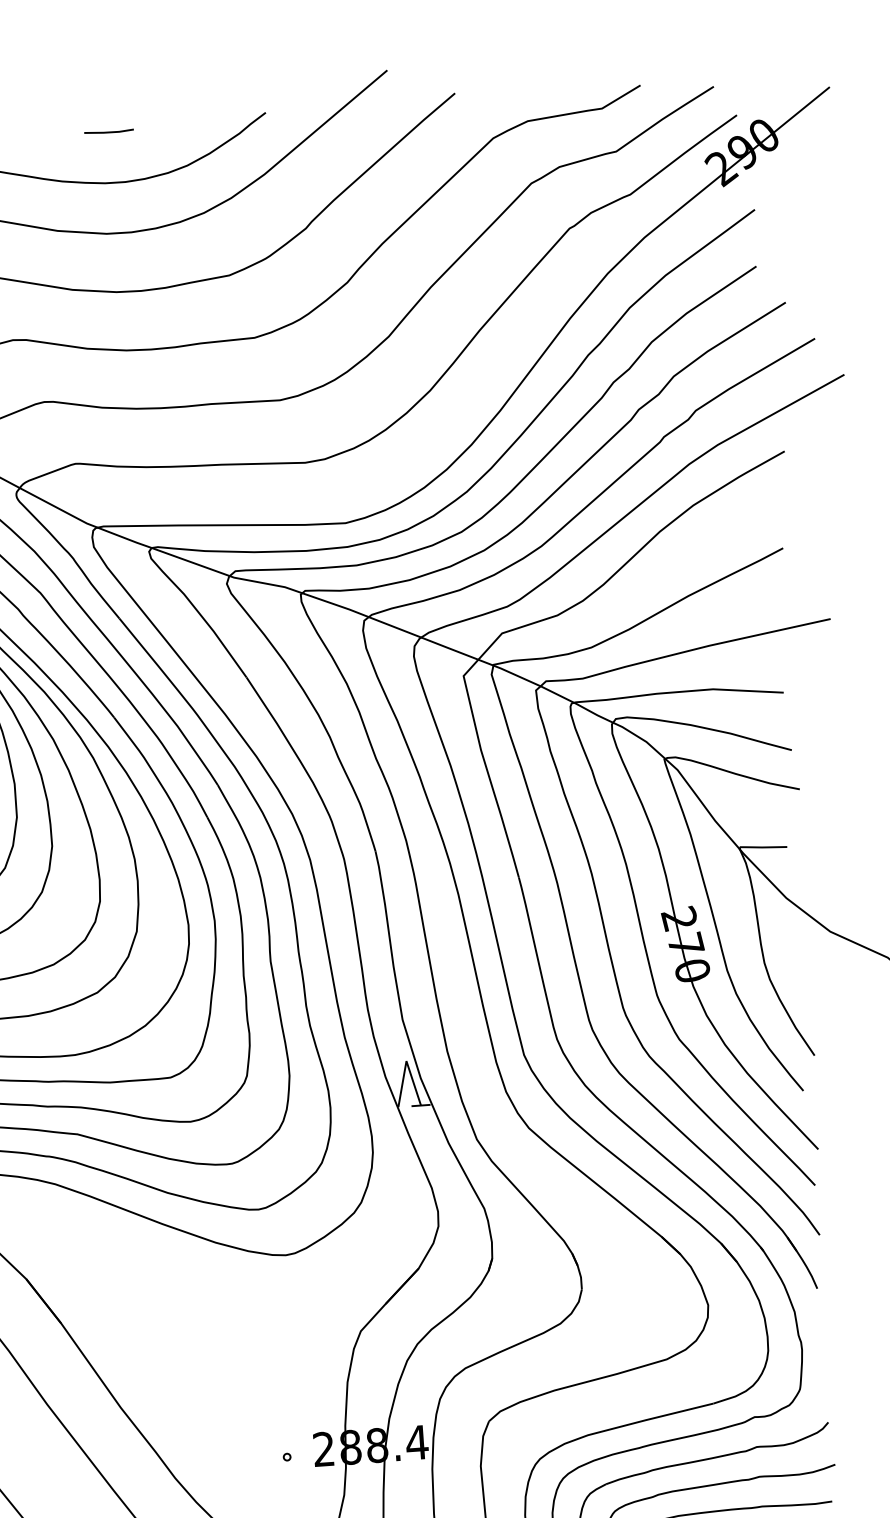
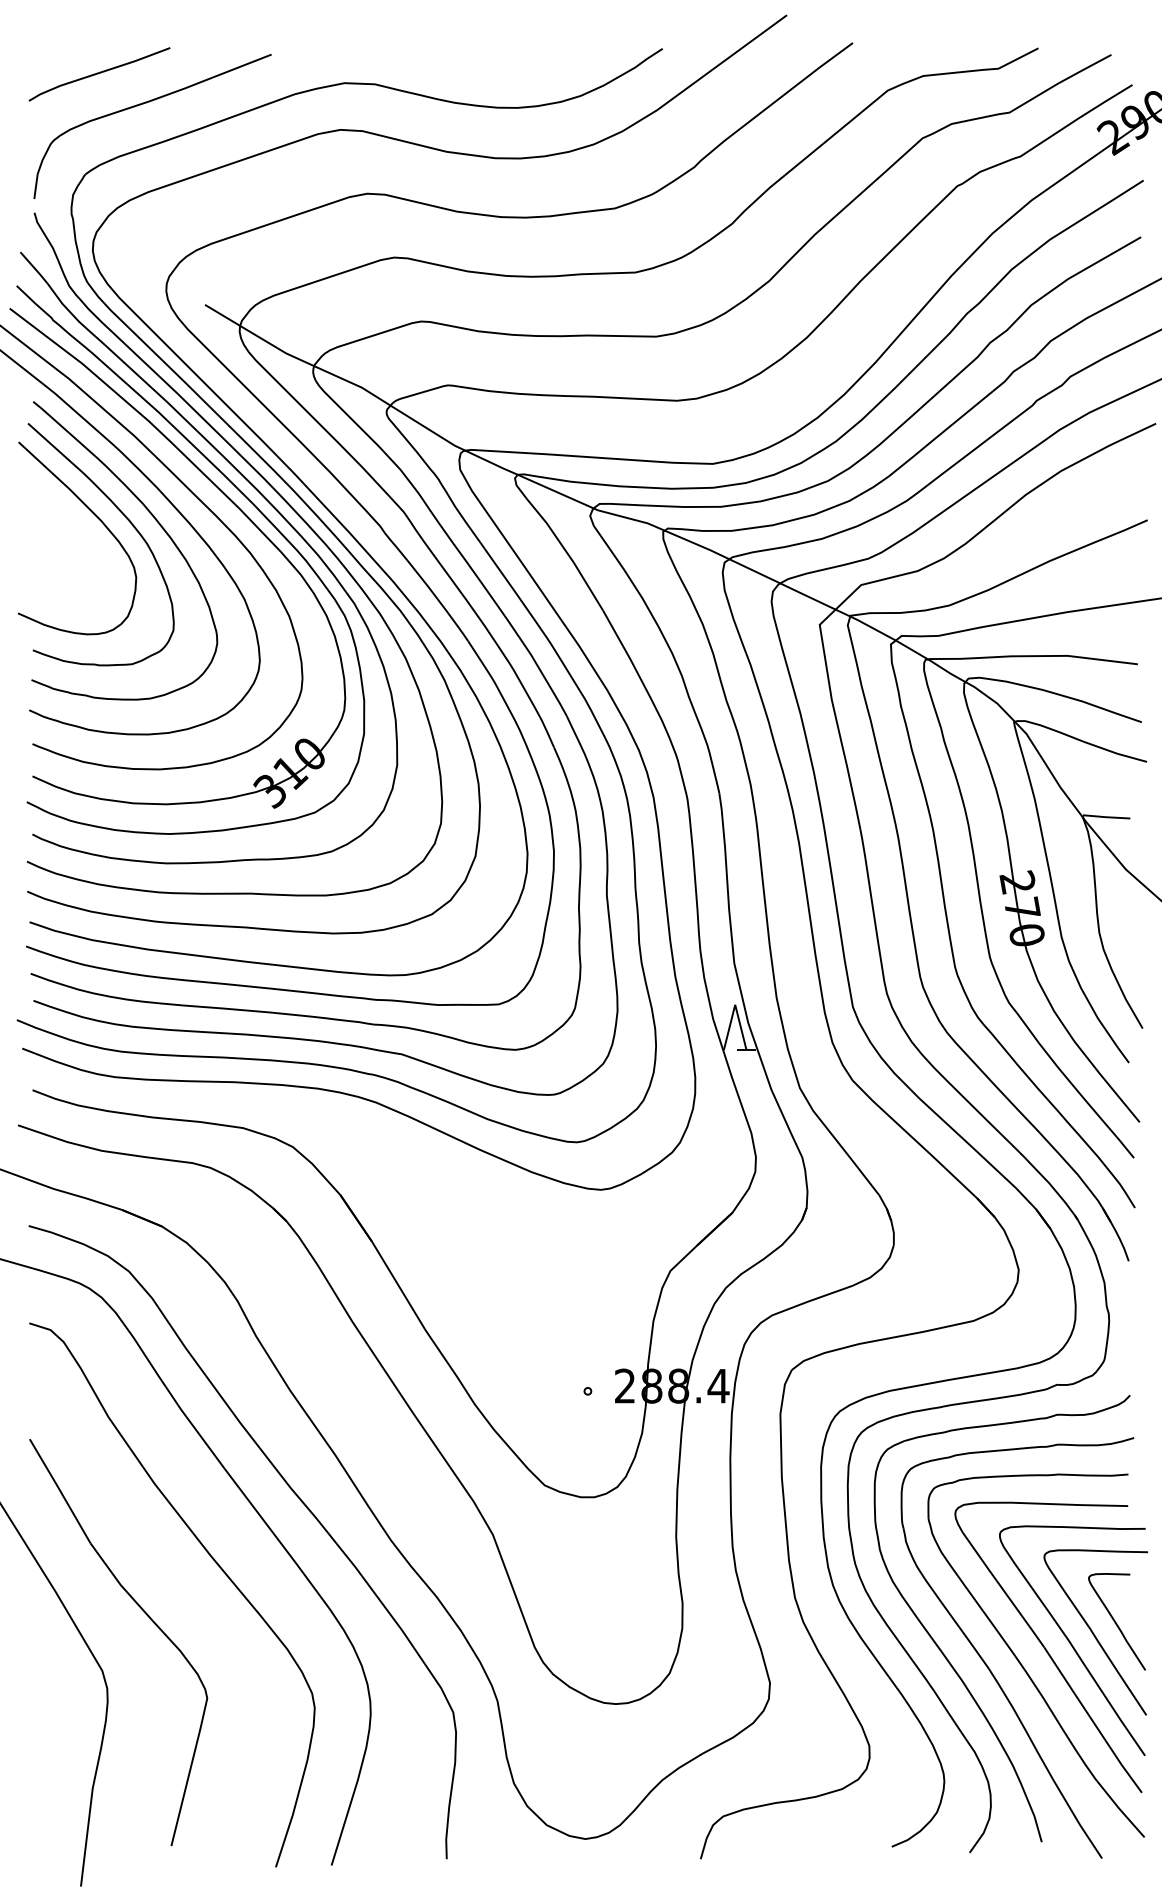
line: (108, 131) -> (504, 56), removed

